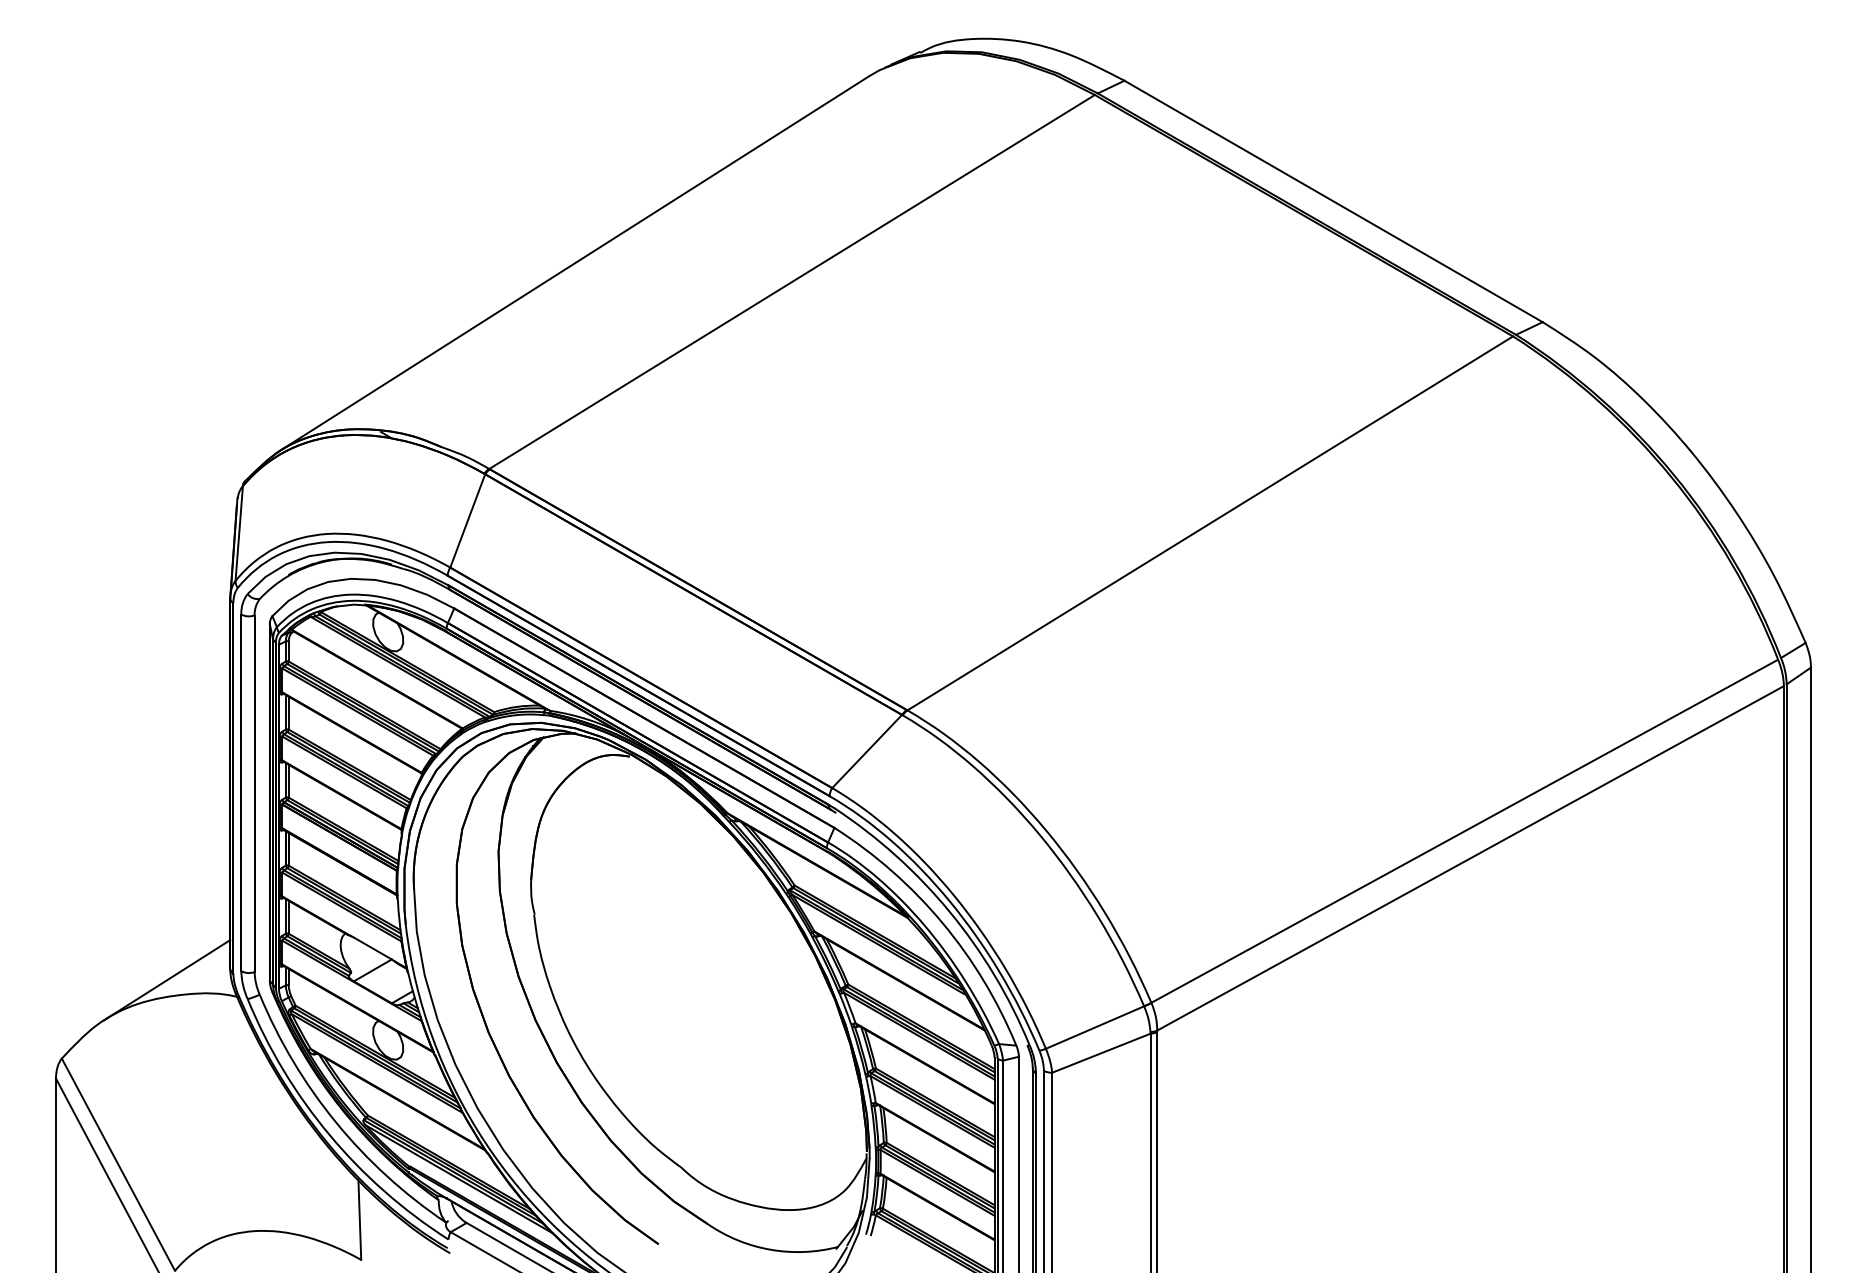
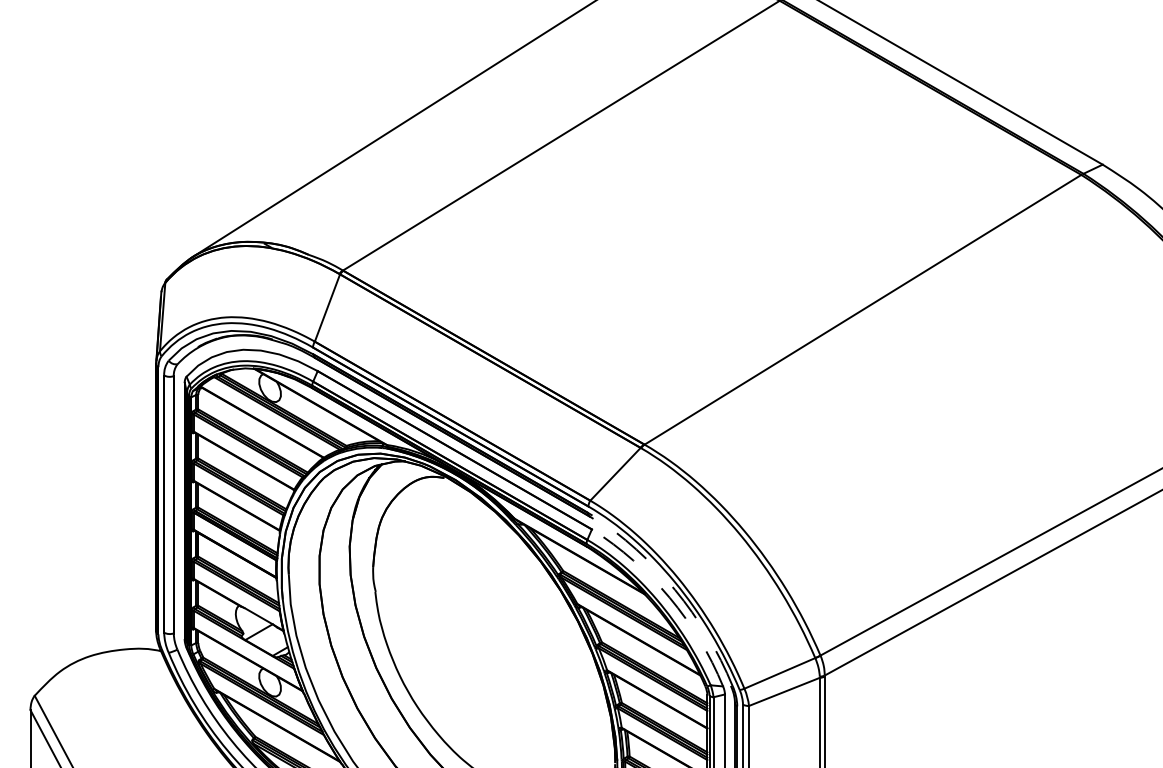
arc: (949, 911) -> (674, 589), solid -> dashed
arc: (942, 922) -> (669, 597), solid -> dashed
line: (166, 980) -> (110, 639), removed

